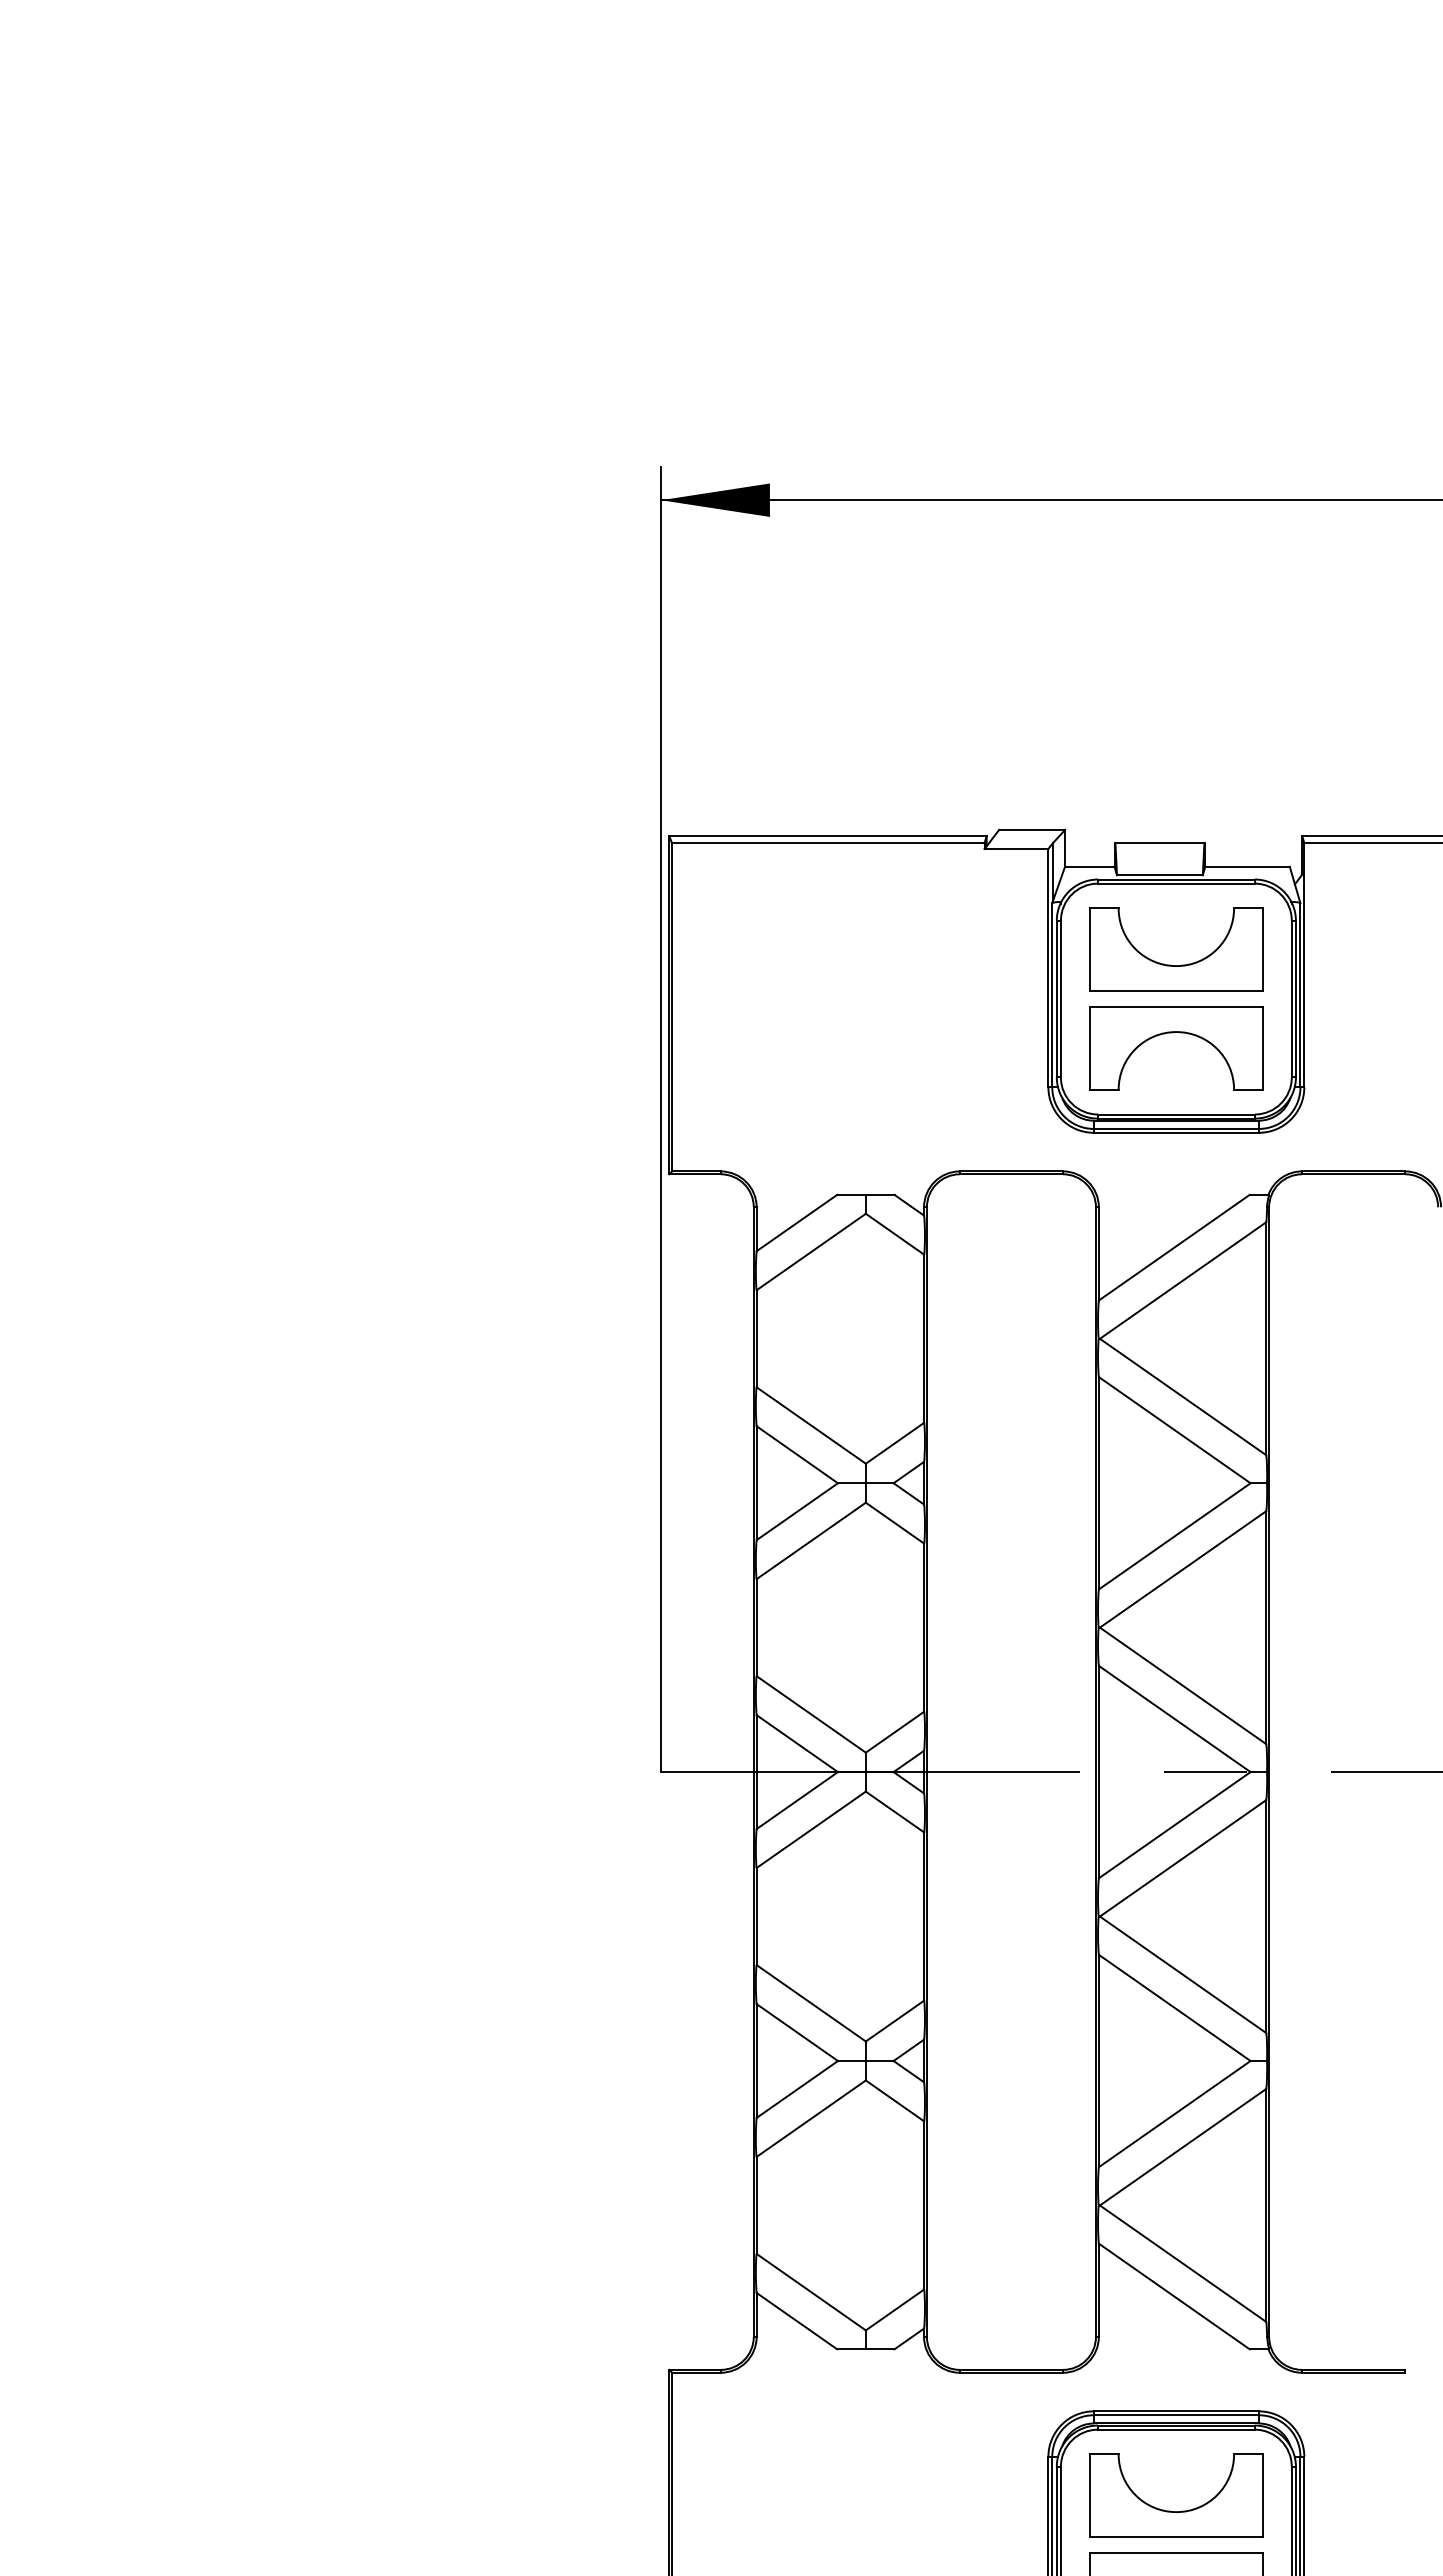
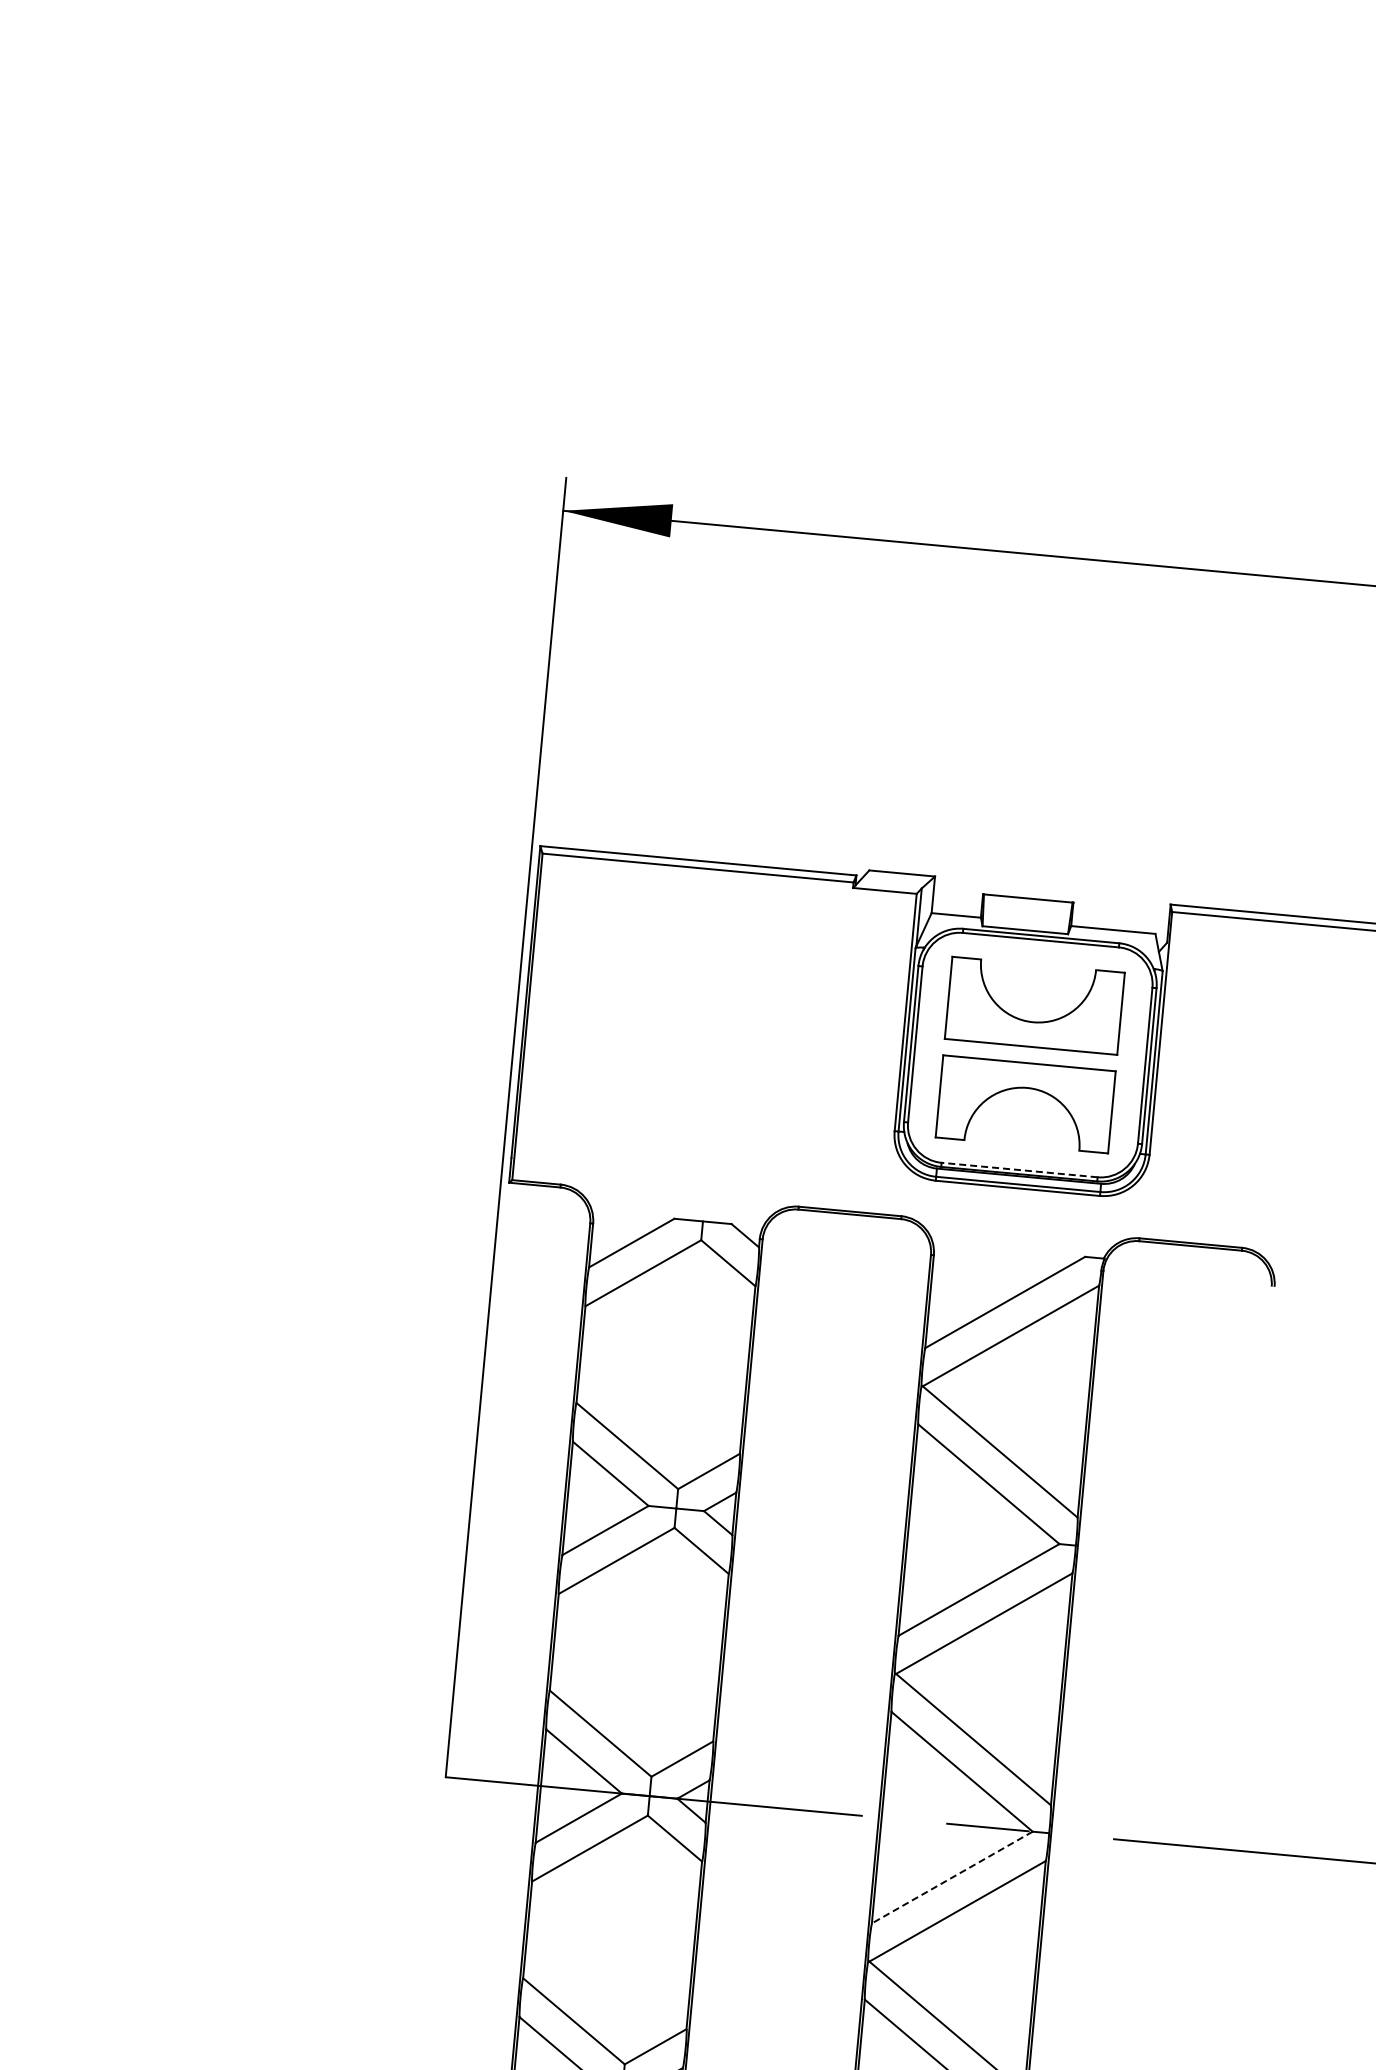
line: (1175, 1114) -> (1018, 1169), solid -> dashed
line: (1174, 1825) -> (952, 1877), solid -> dashed

